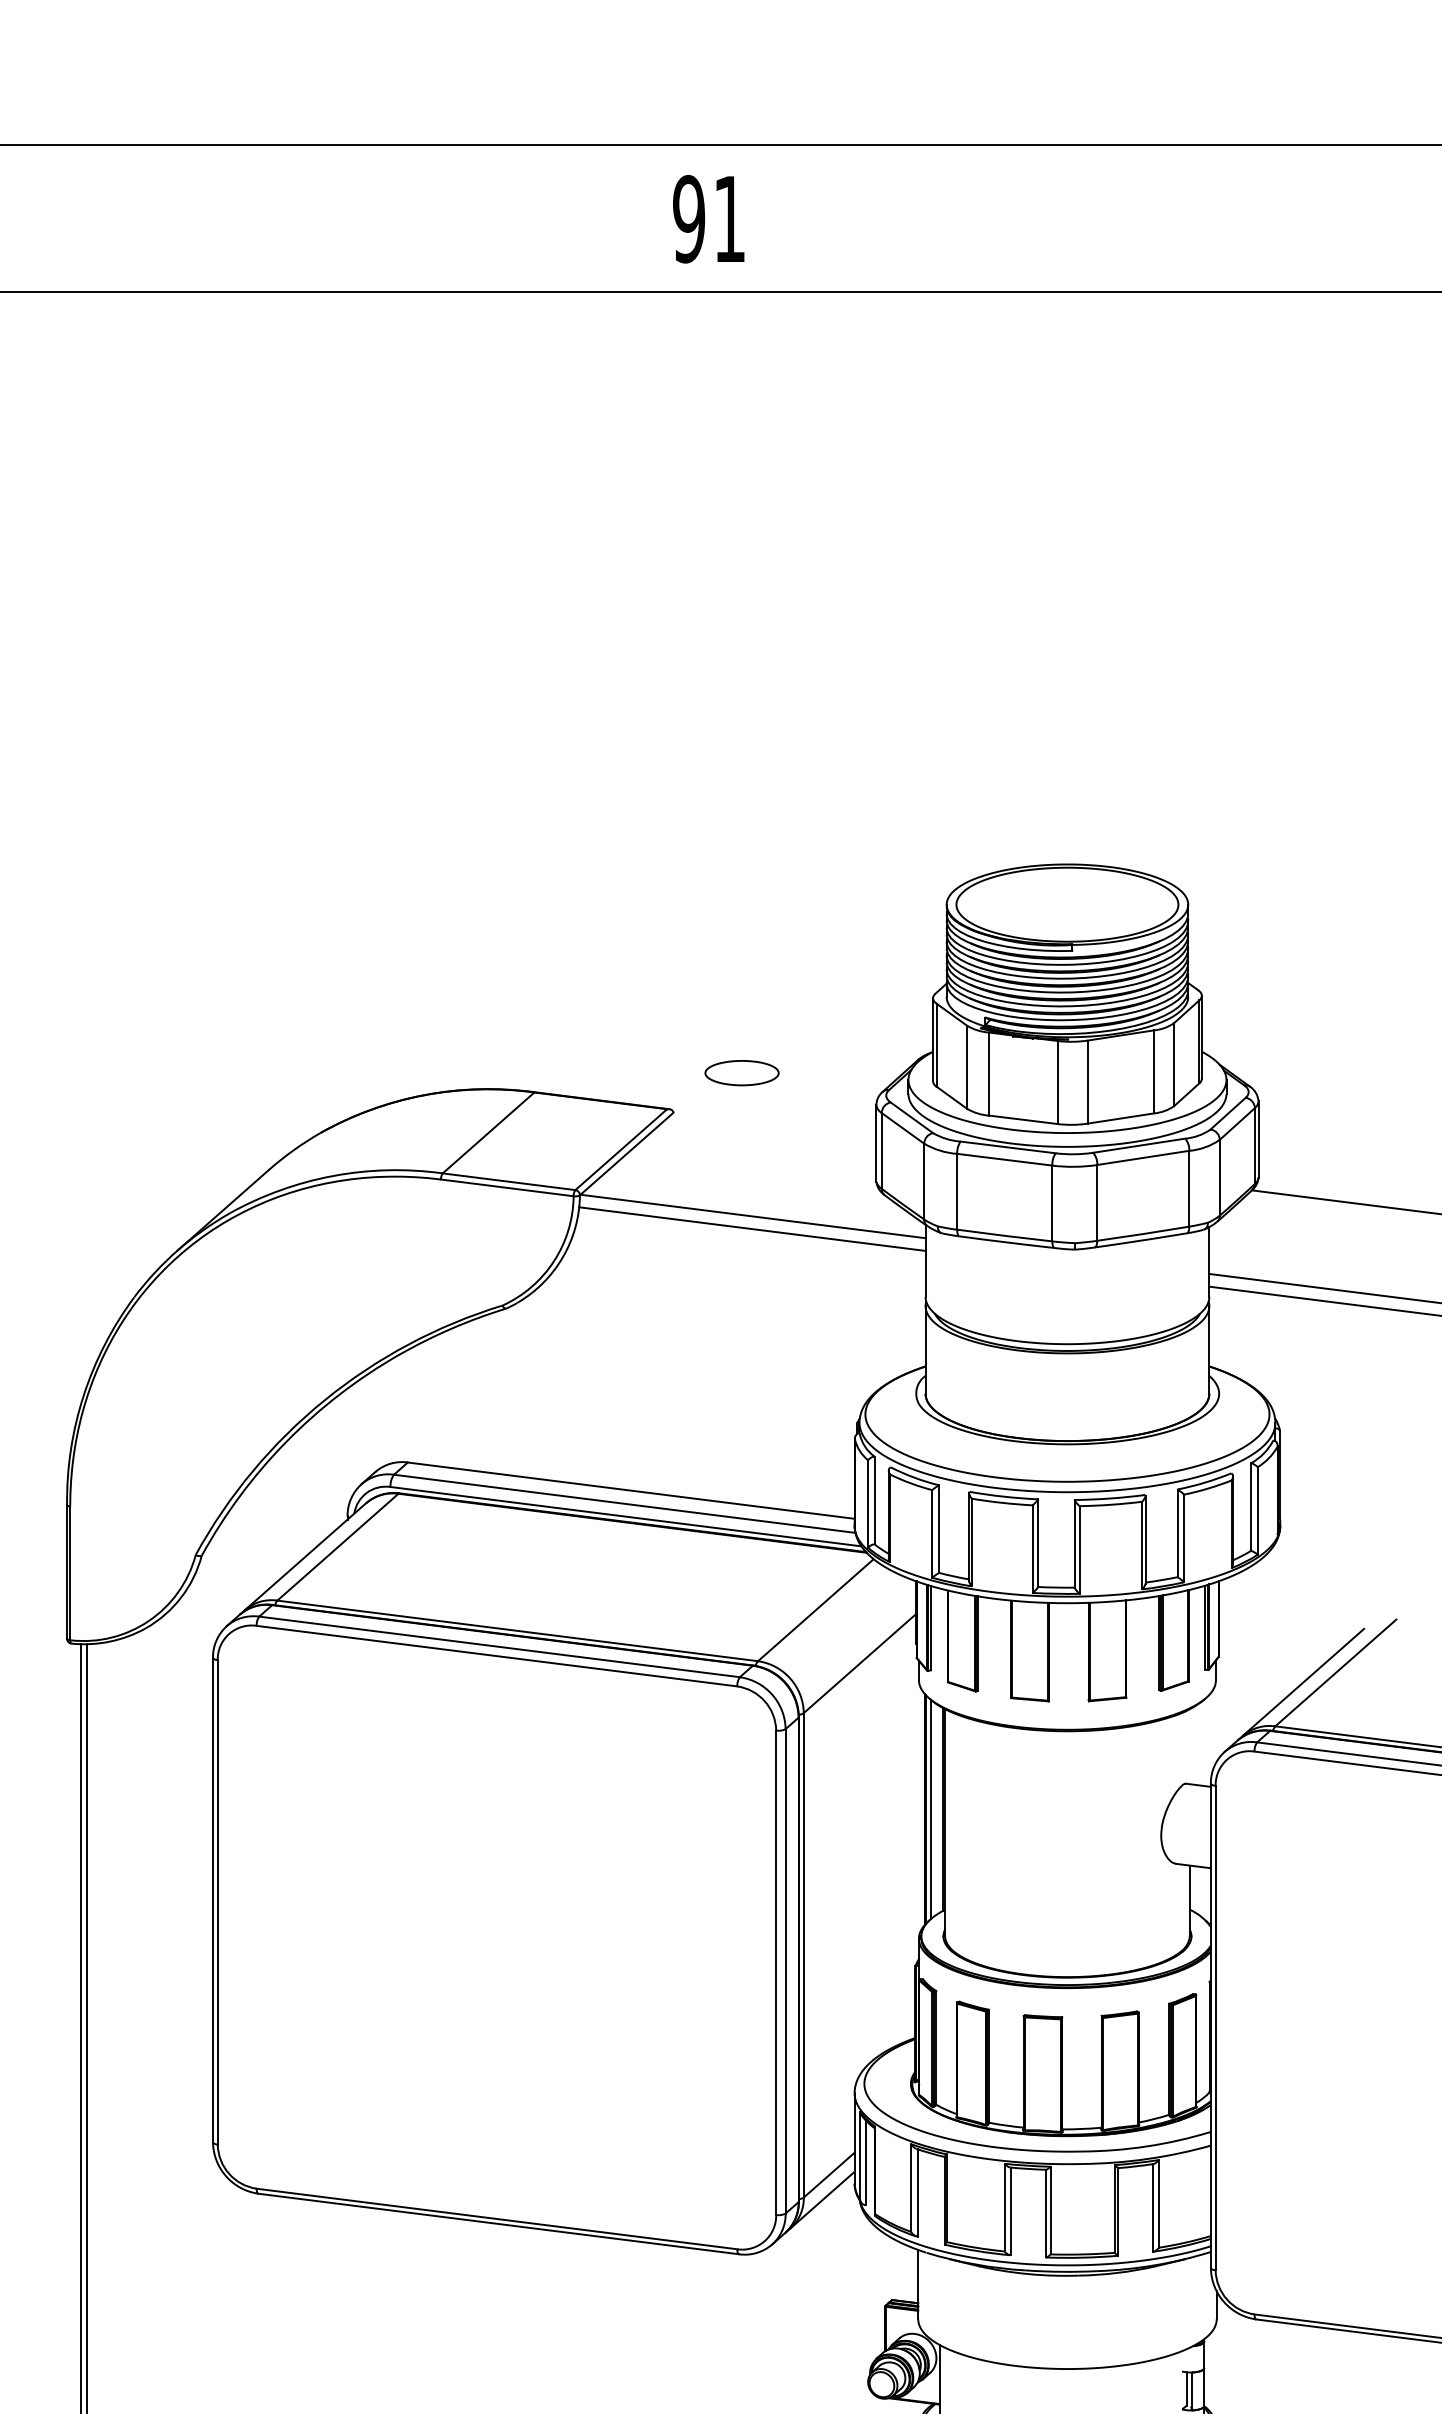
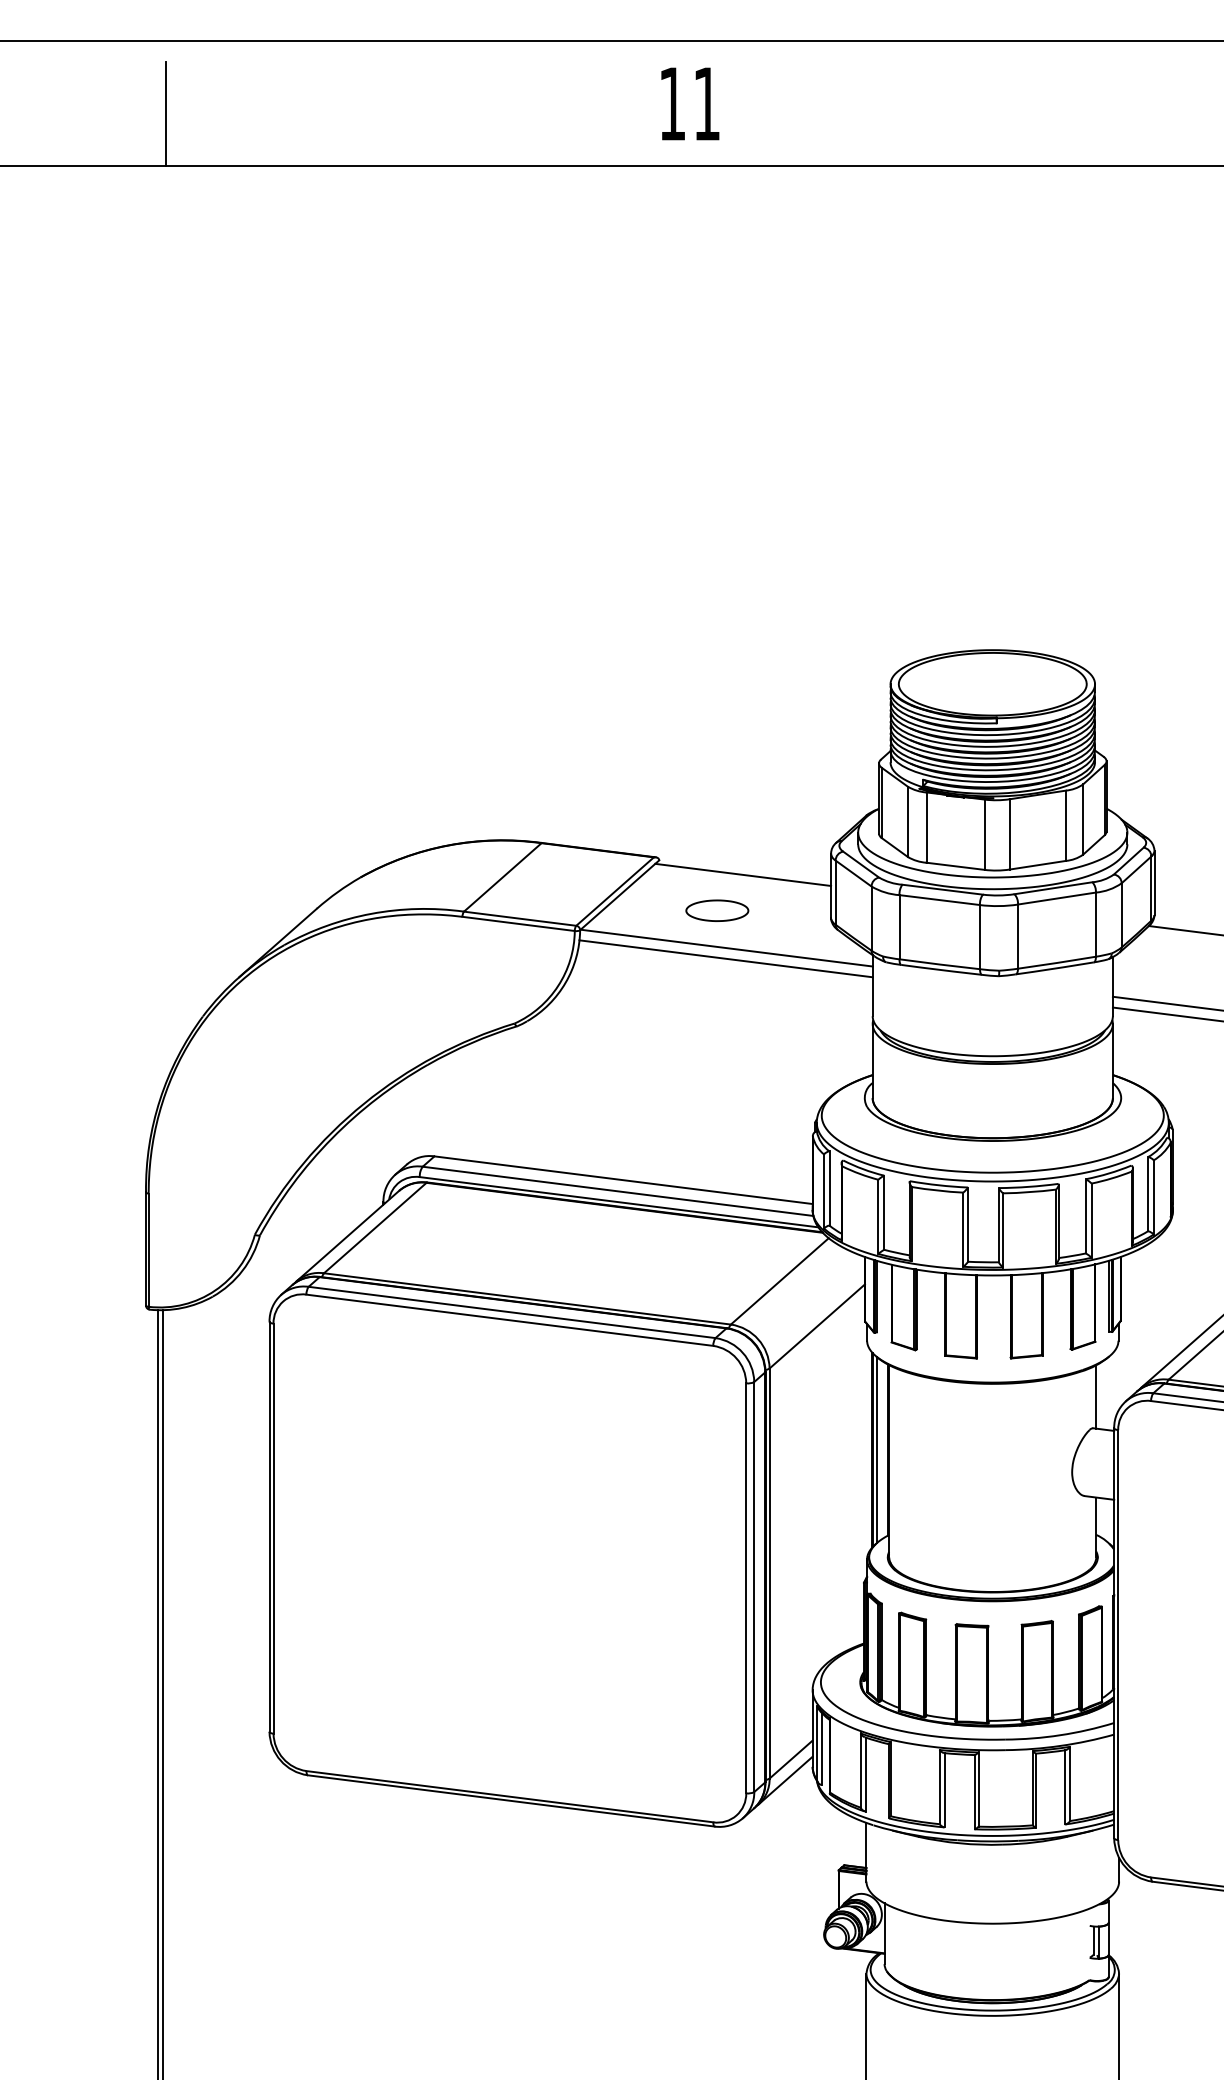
text: (687, 218) -> (671, 103), 91 -> 11
line: (90, 230) -> (165, 113), added
part: (742, 1072) -> (717, 910), moved
line: (772, 1129) -> (743, 874), added
line: (1189, 1746) -> (1096, 1396), added

